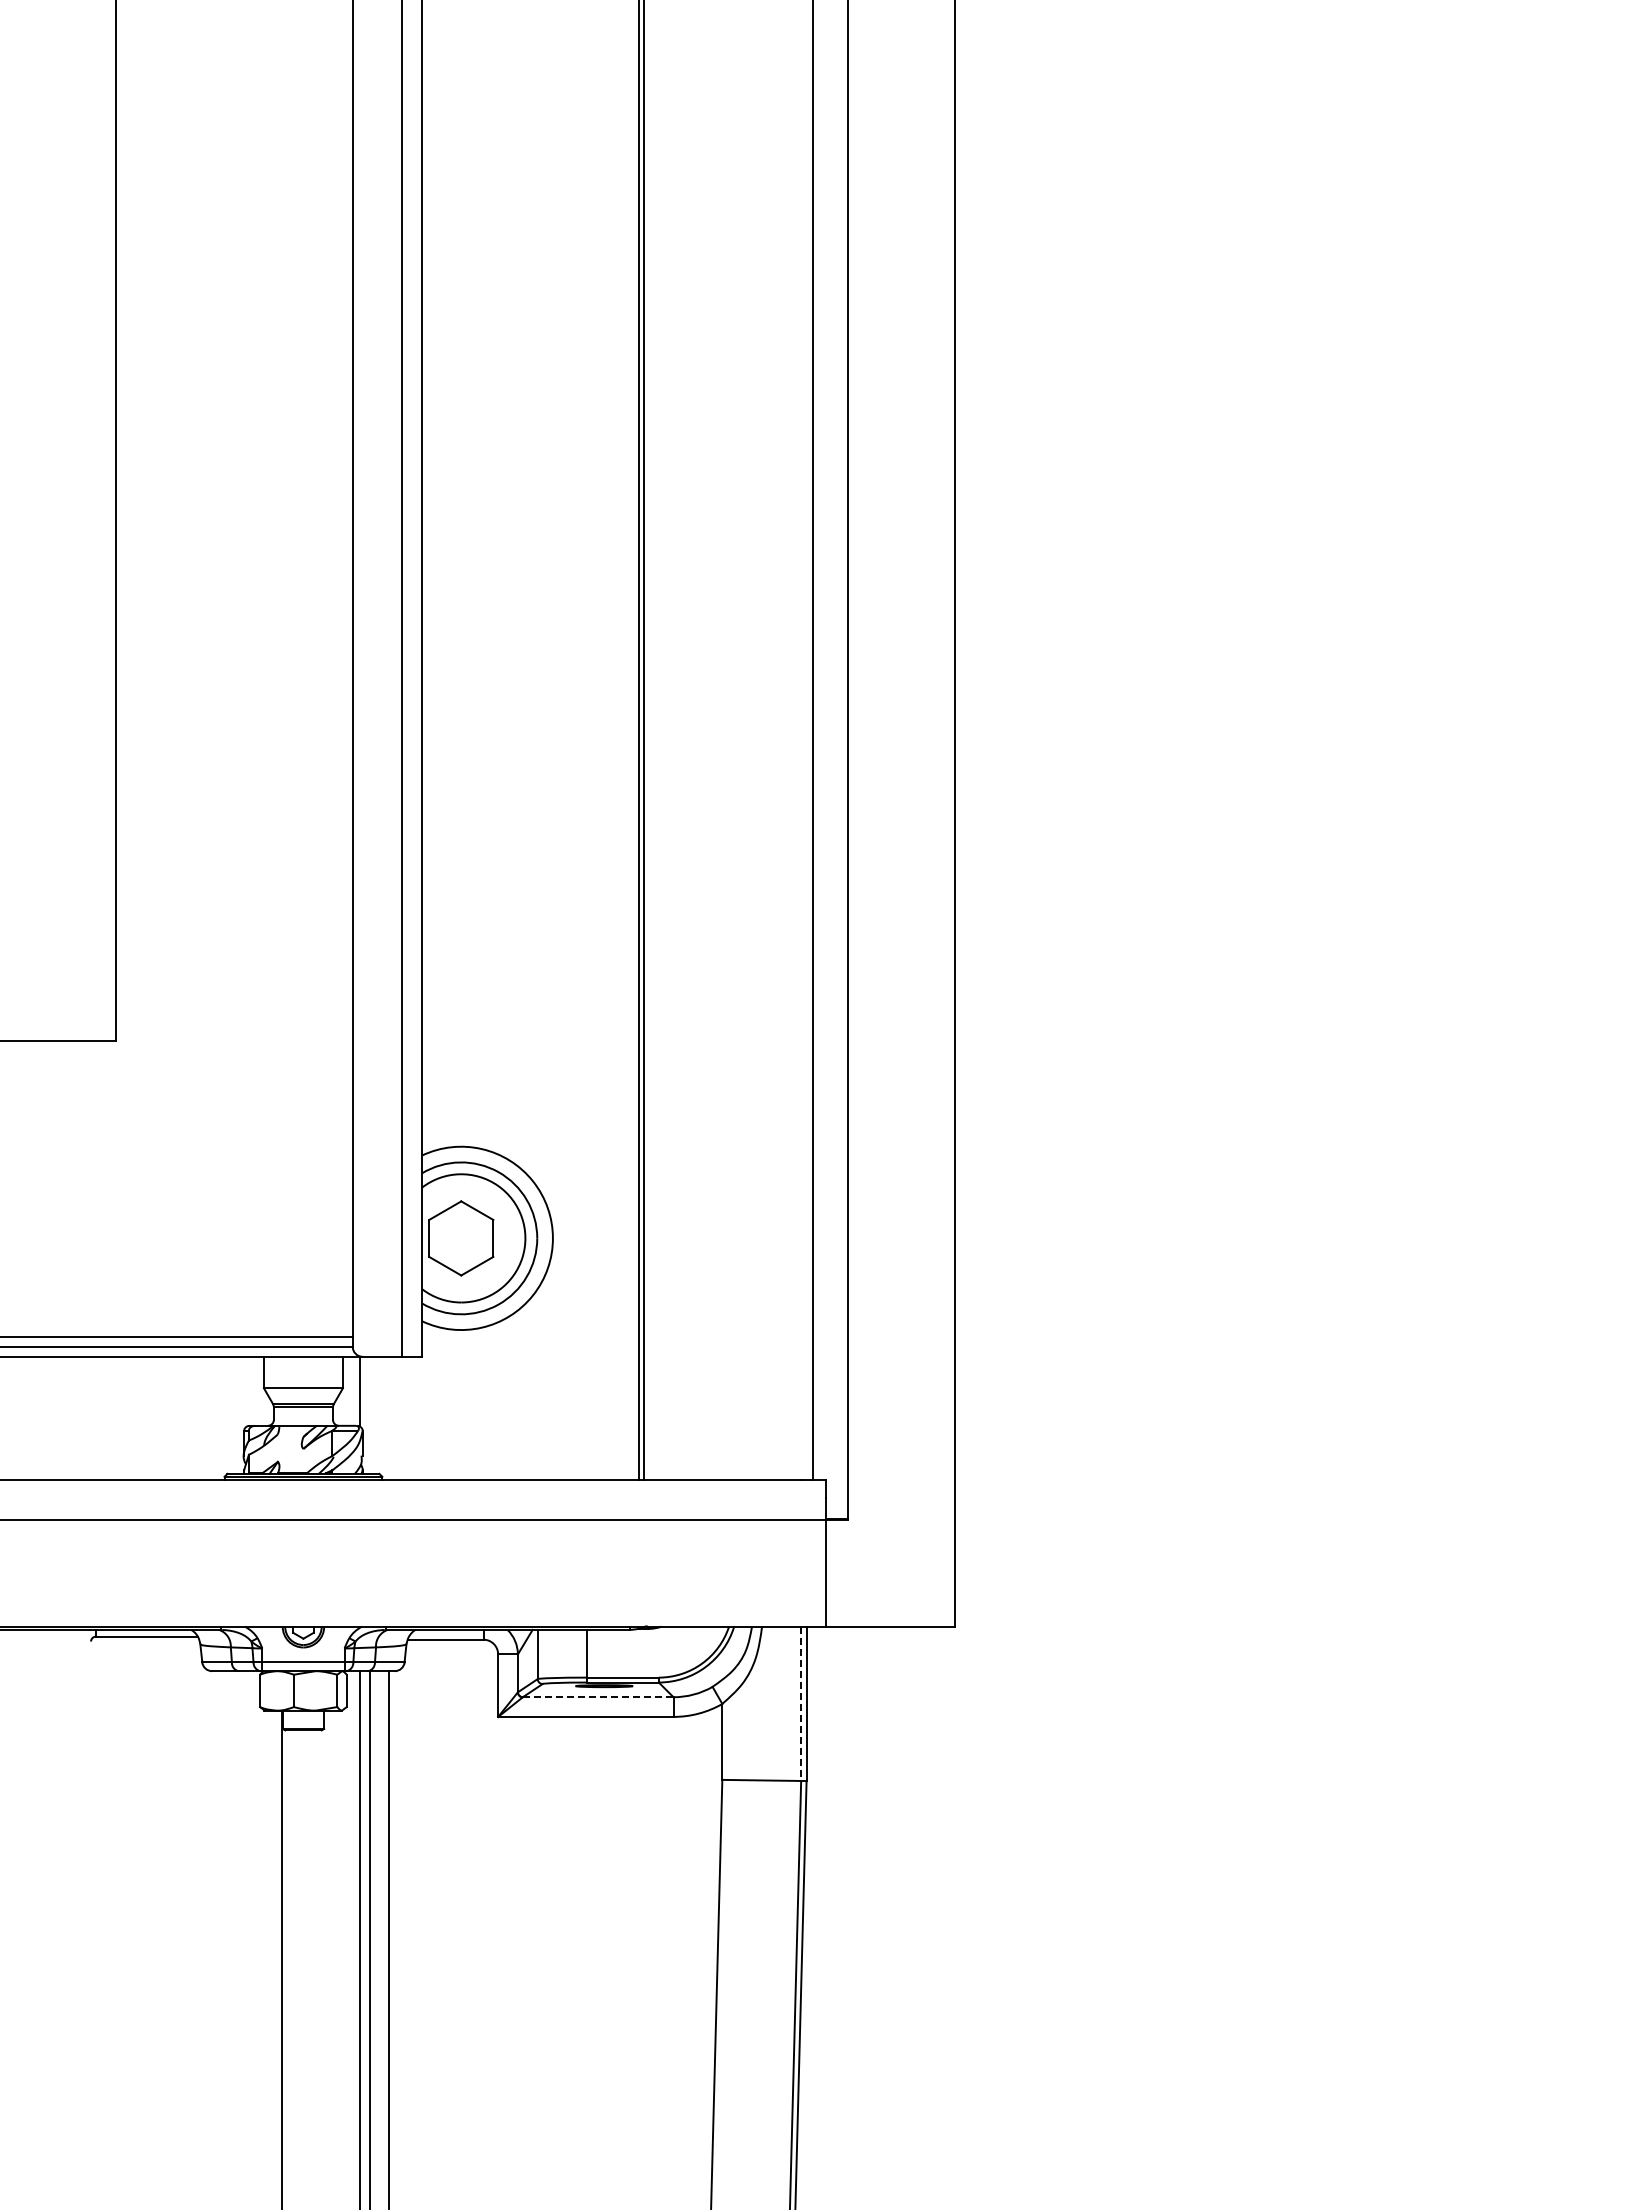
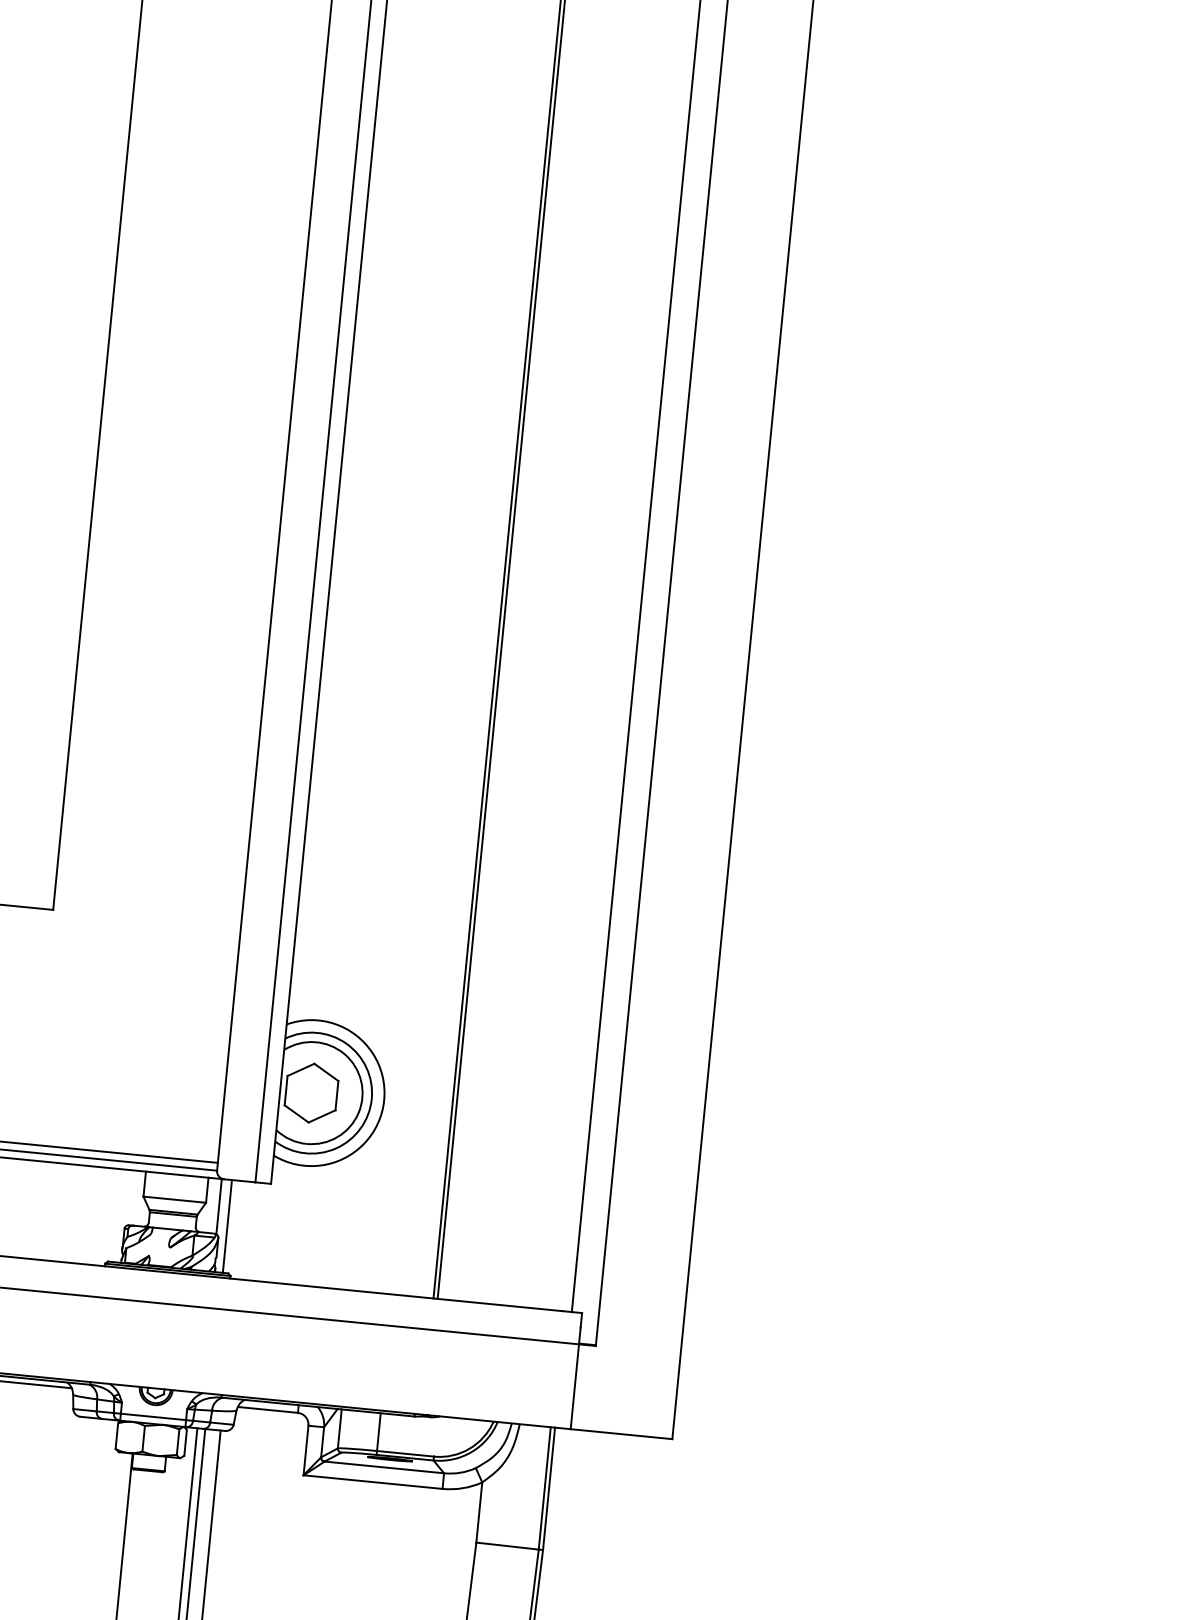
line: (372, 1414) -> (227, 1225), added
line: (598, 1697) -> (384, 1467), dashed -> solid
line: (801, 1704) -> (544, 1489), dashed -> solid

